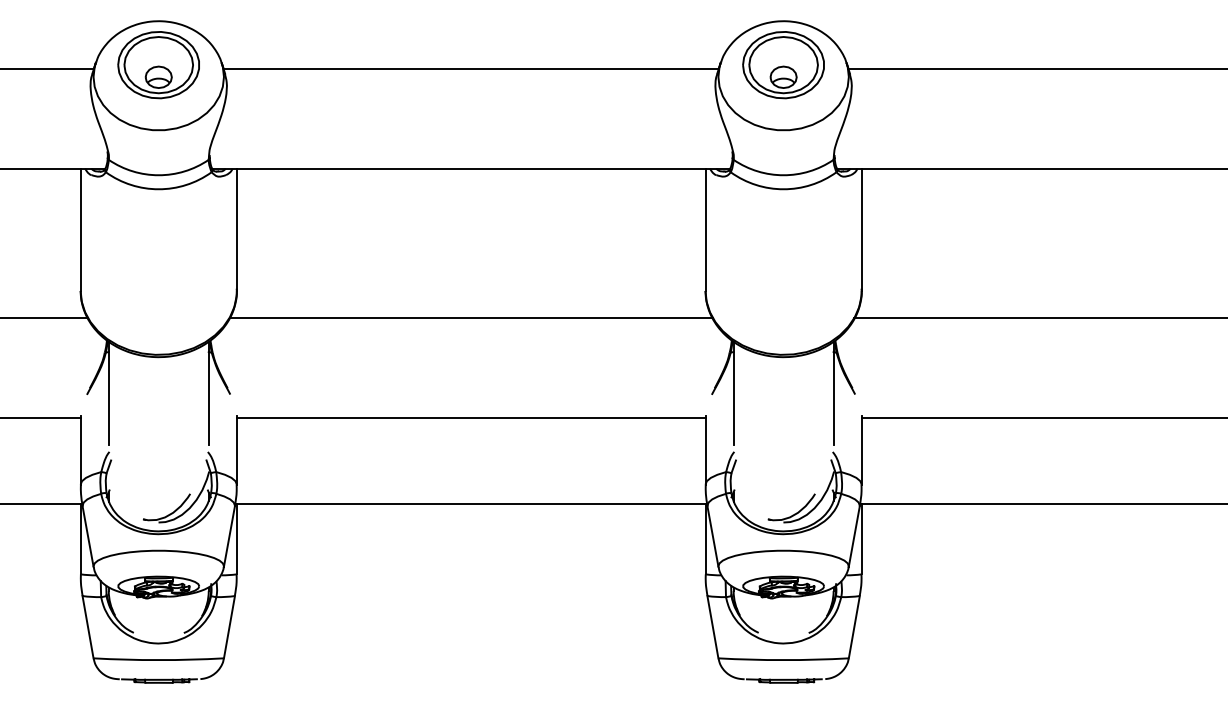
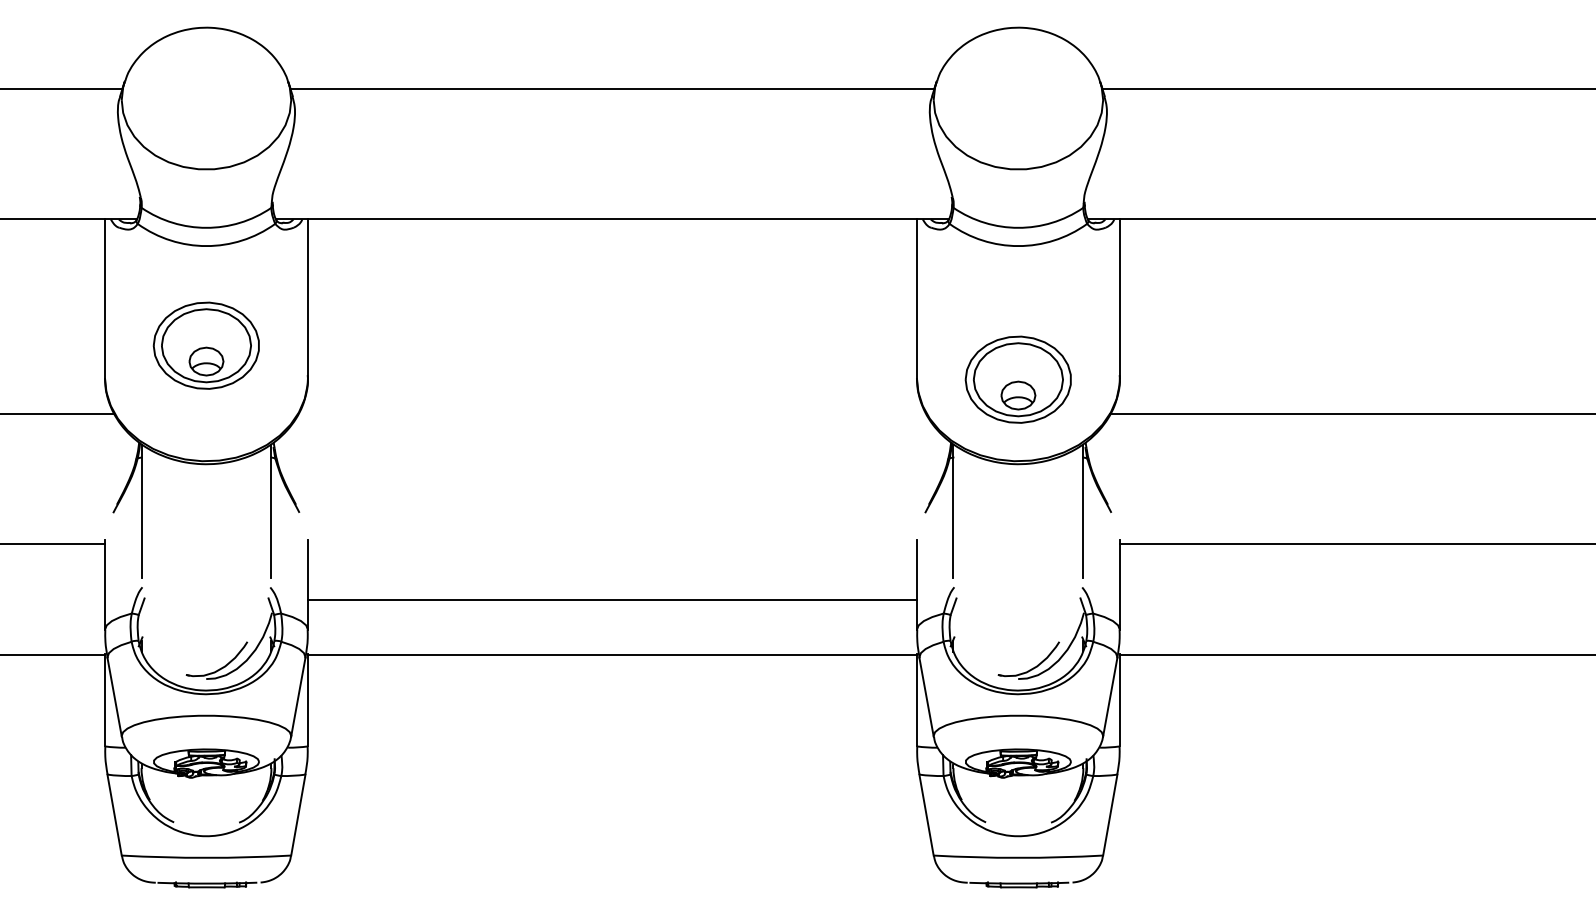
part: (158, 64) -> (205, 345), moved
part: (782, 64) -> (1017, 379), moved
line: (471, 318) -> (612, 413), removed
line: (470, 418) -> (611, 599), moved

